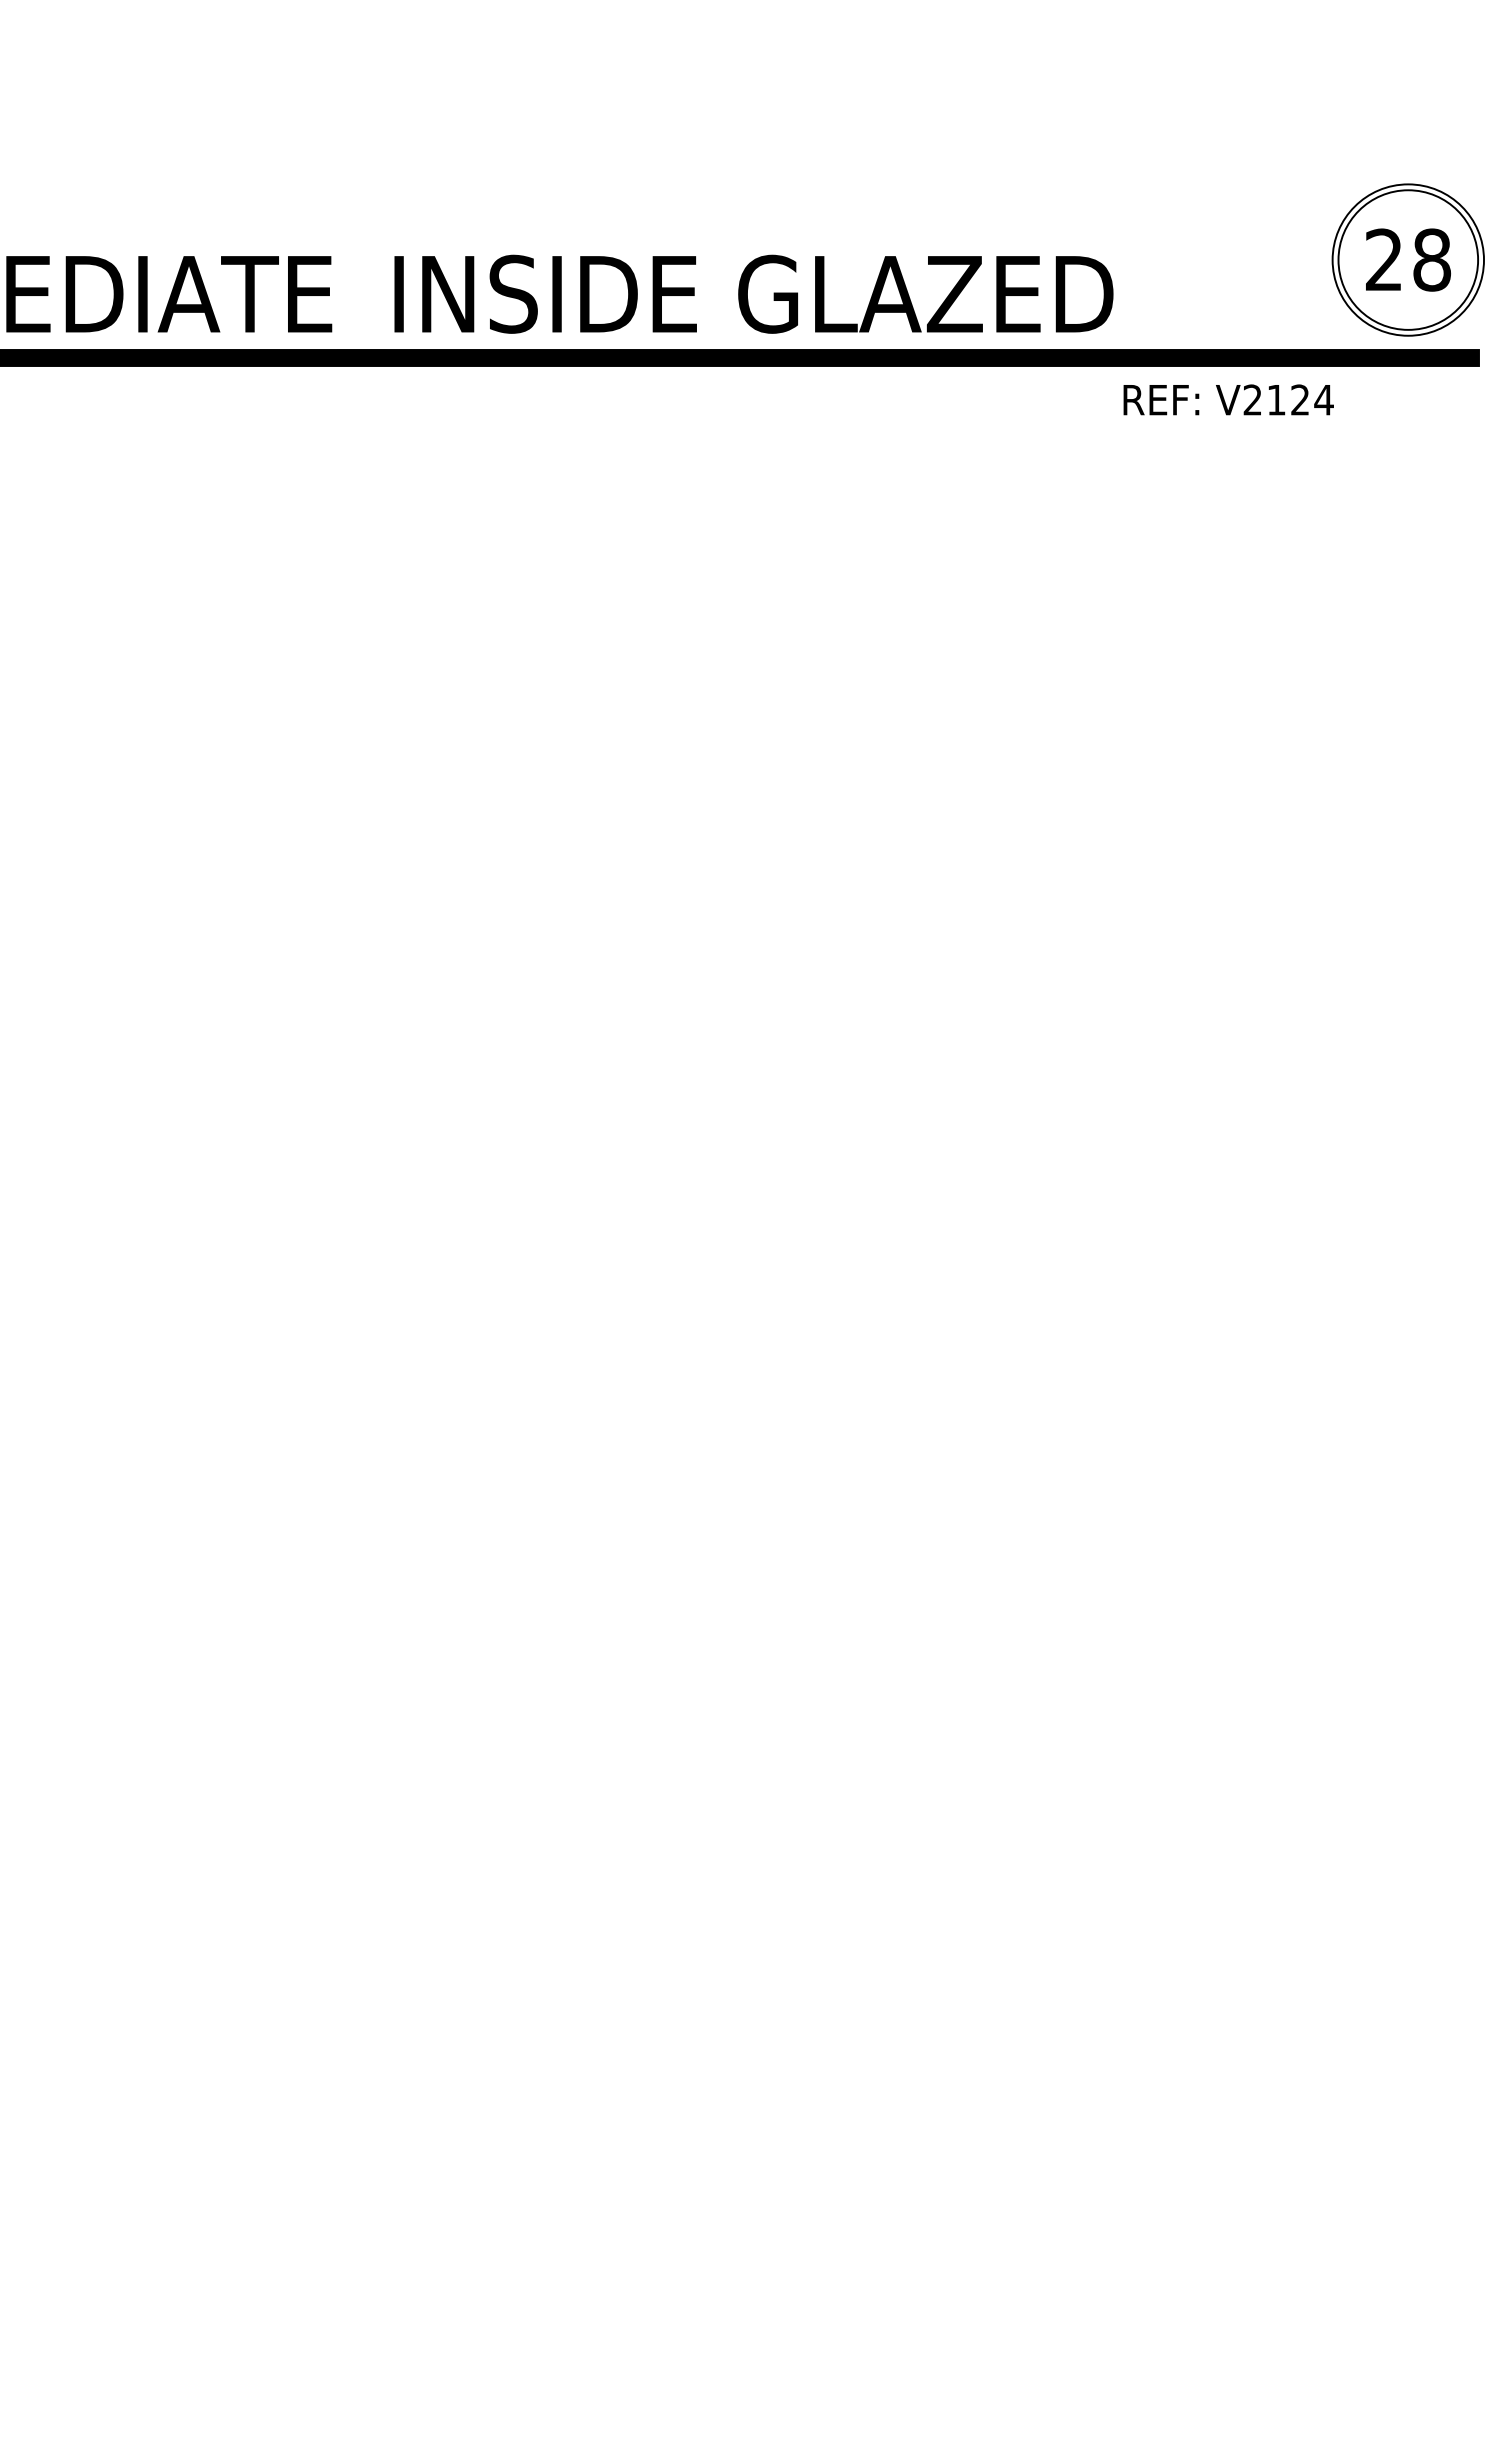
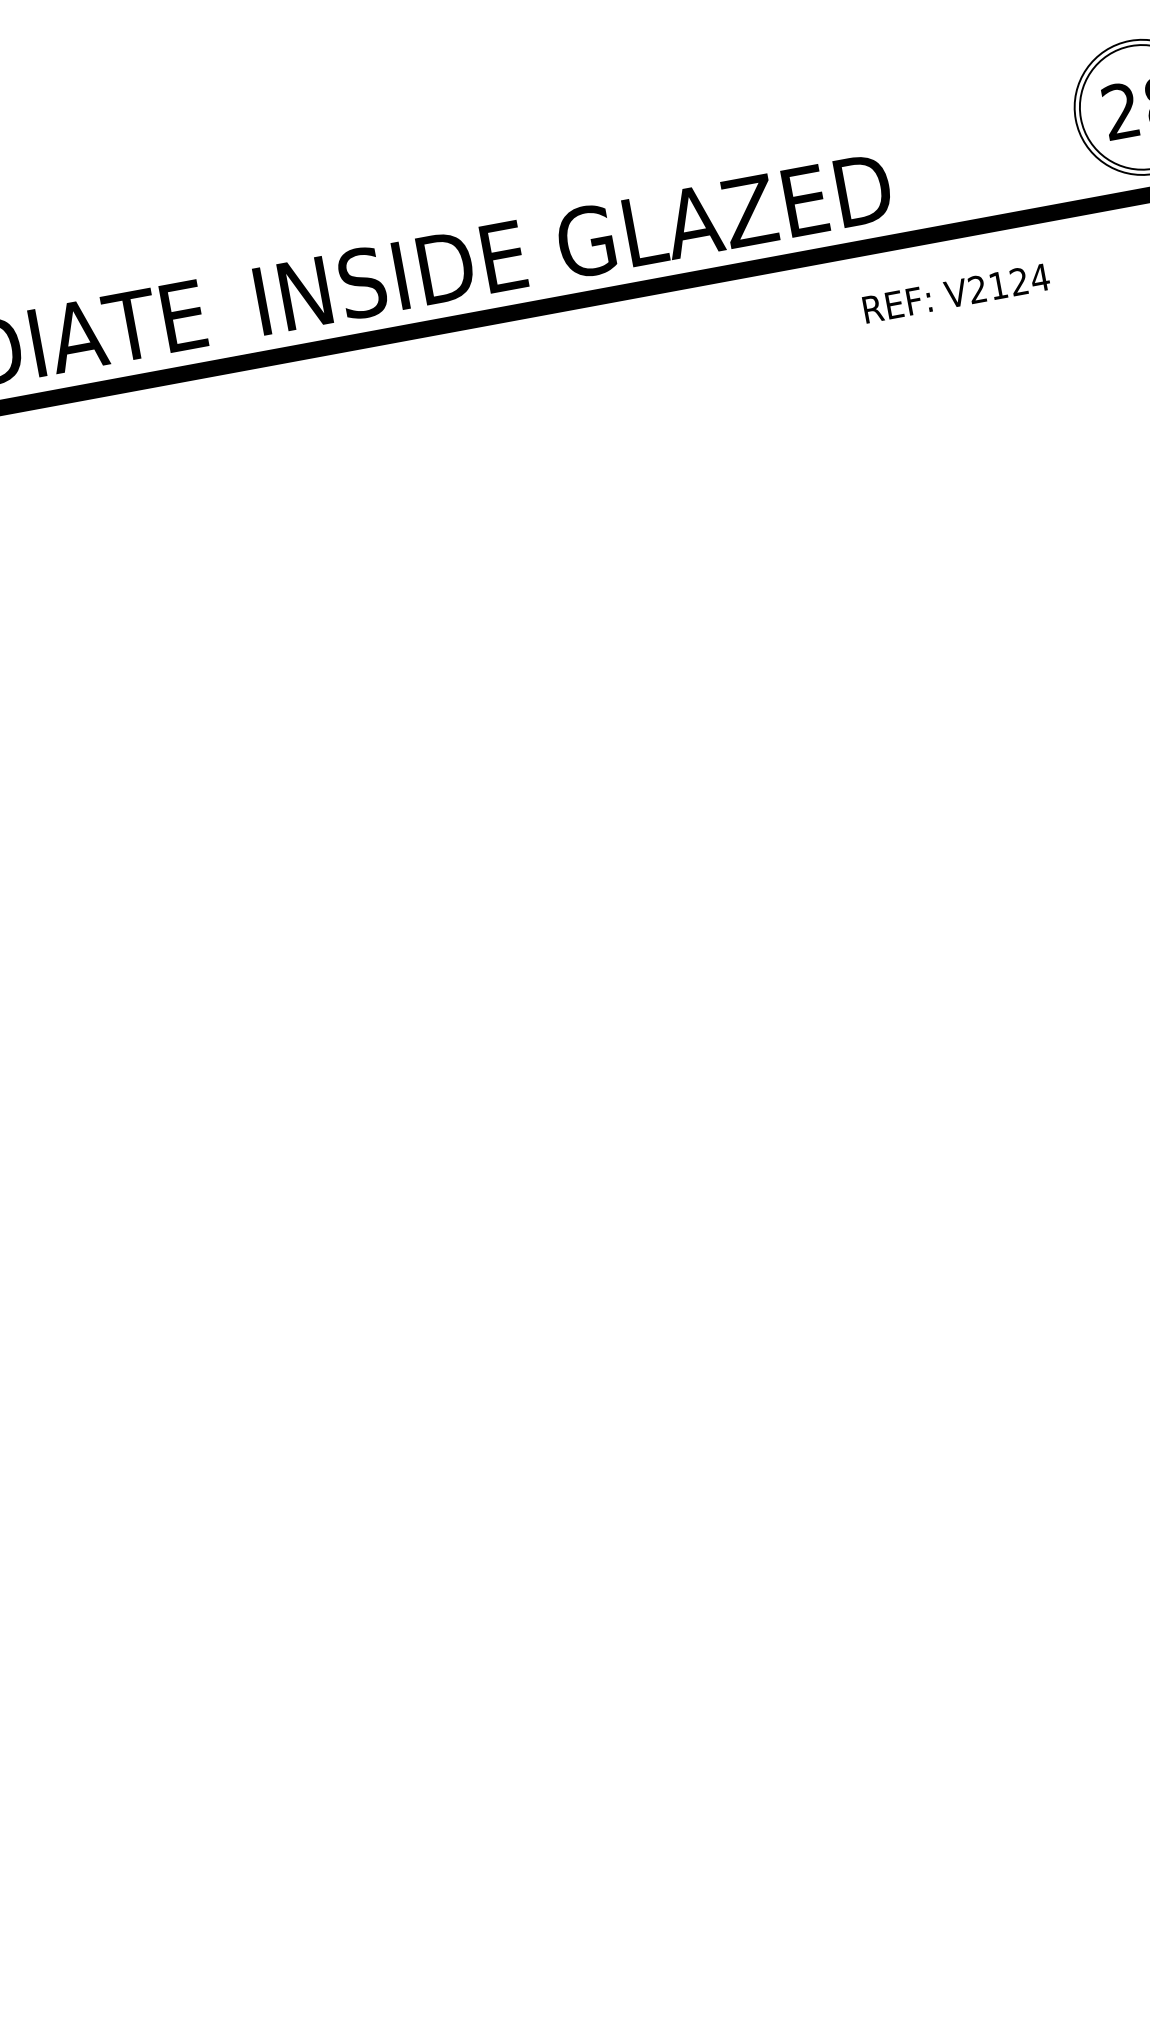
text: (1228, 399) -> (956, 292), moved

